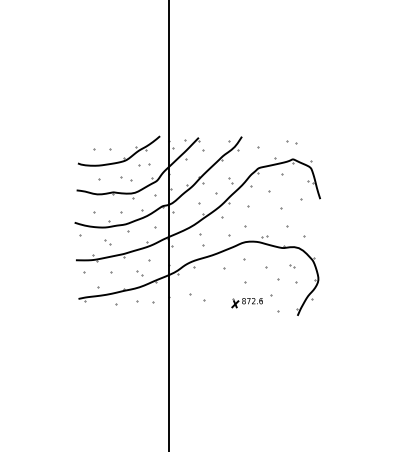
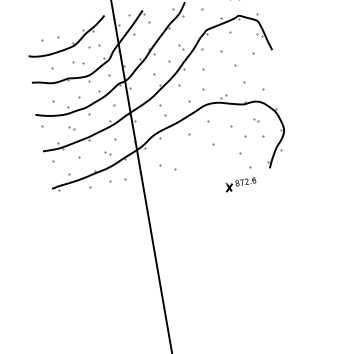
part: (246, 303) -> (240, 185), moved

